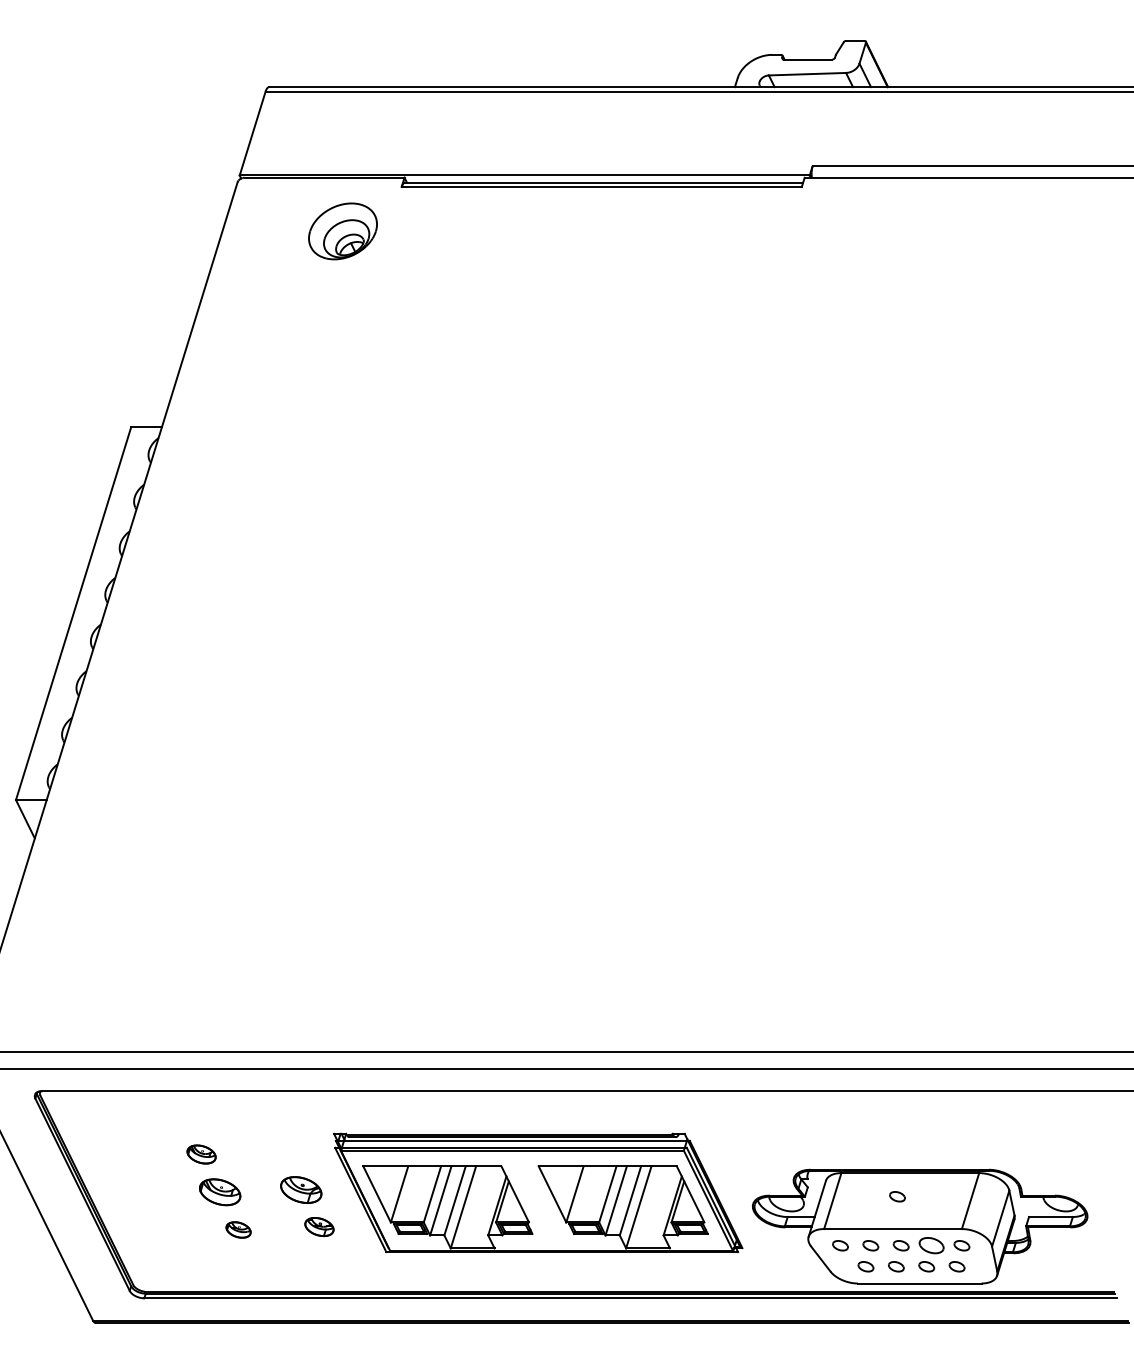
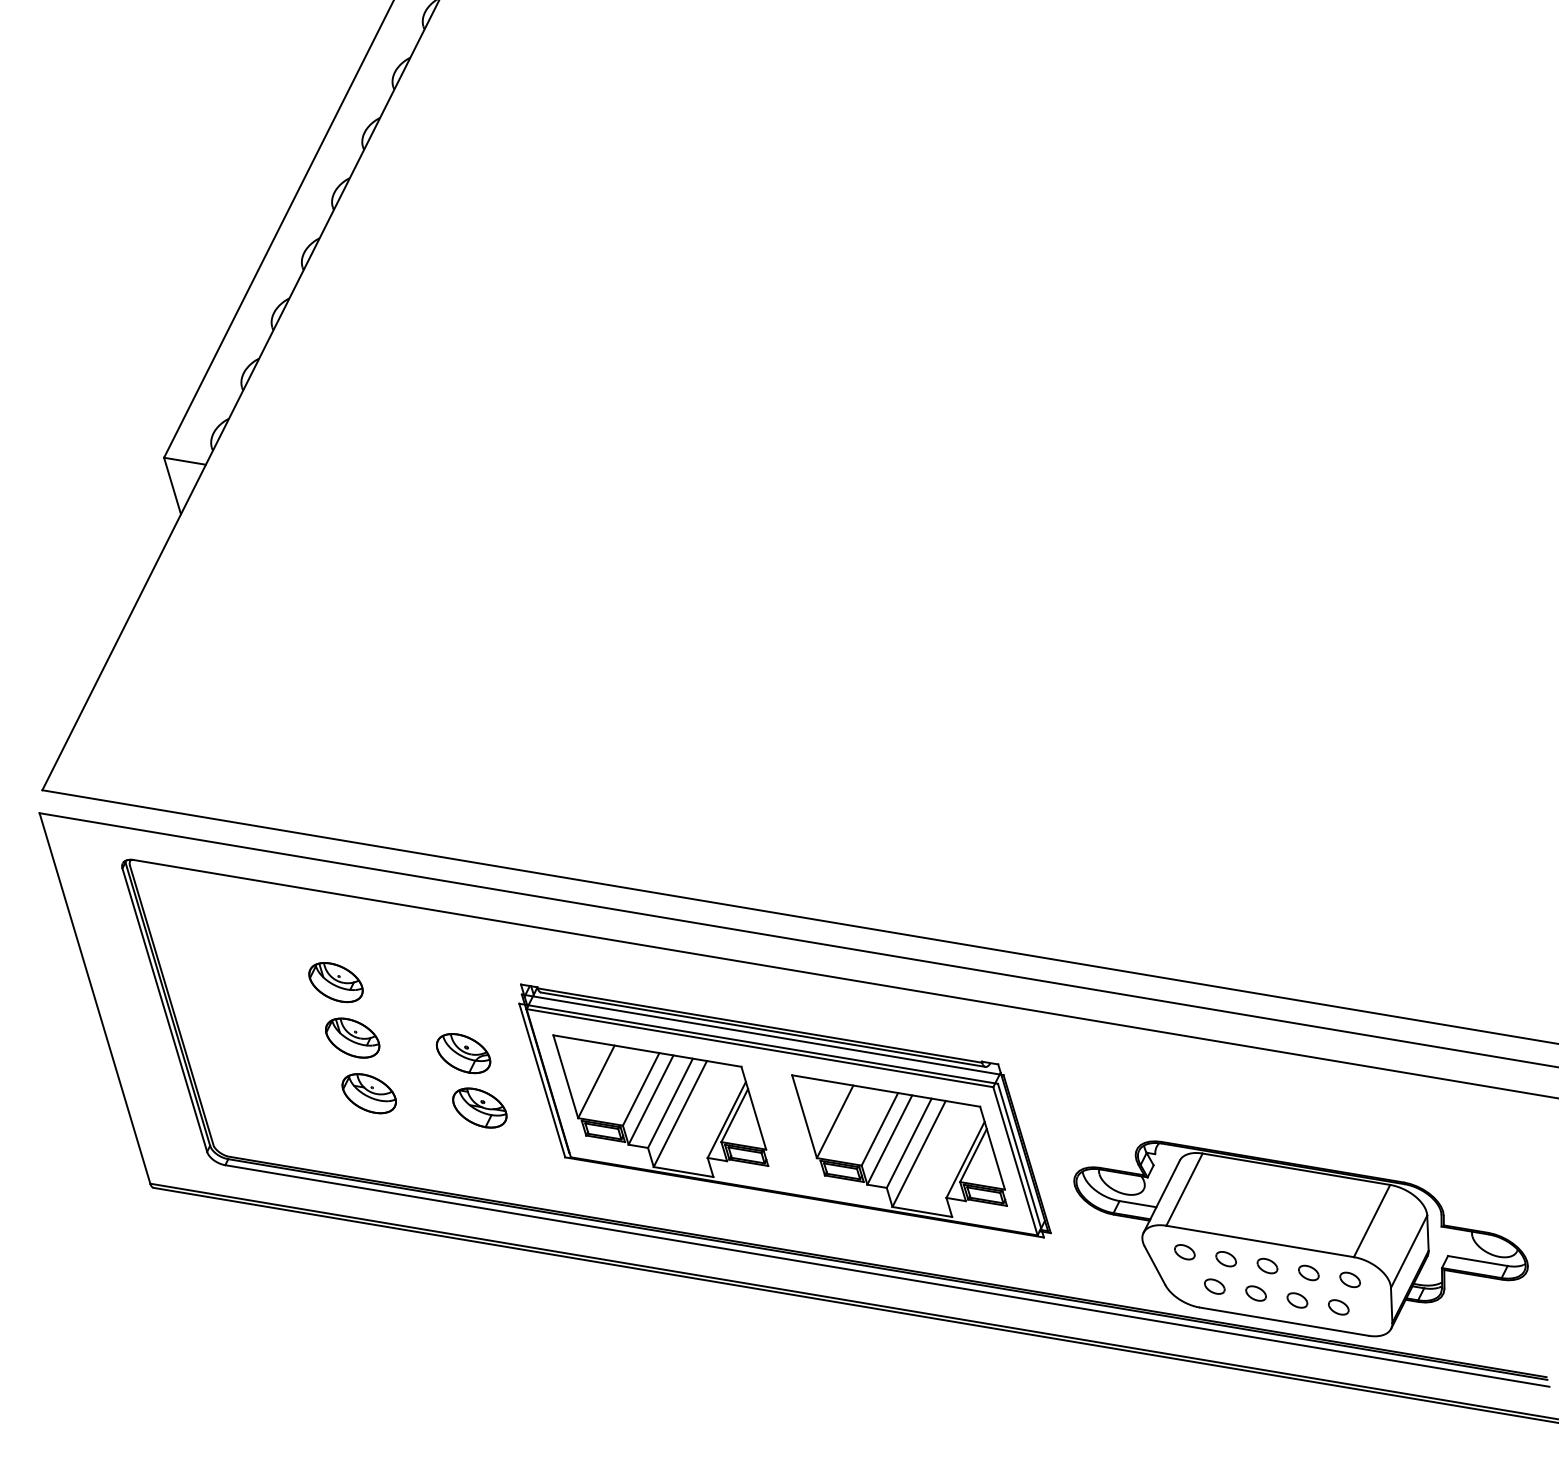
part: (201, 1154) -> (335, 982), size x1.43
part: (897, 1196) -> (1273, 1198), removed
part: (319, 1226) -> (480, 1107), size x1.43
part: (238, 1229) -> (369, 1092), size x1.67
part: (931, 1245) -> (1308, 1272), size x0.62

